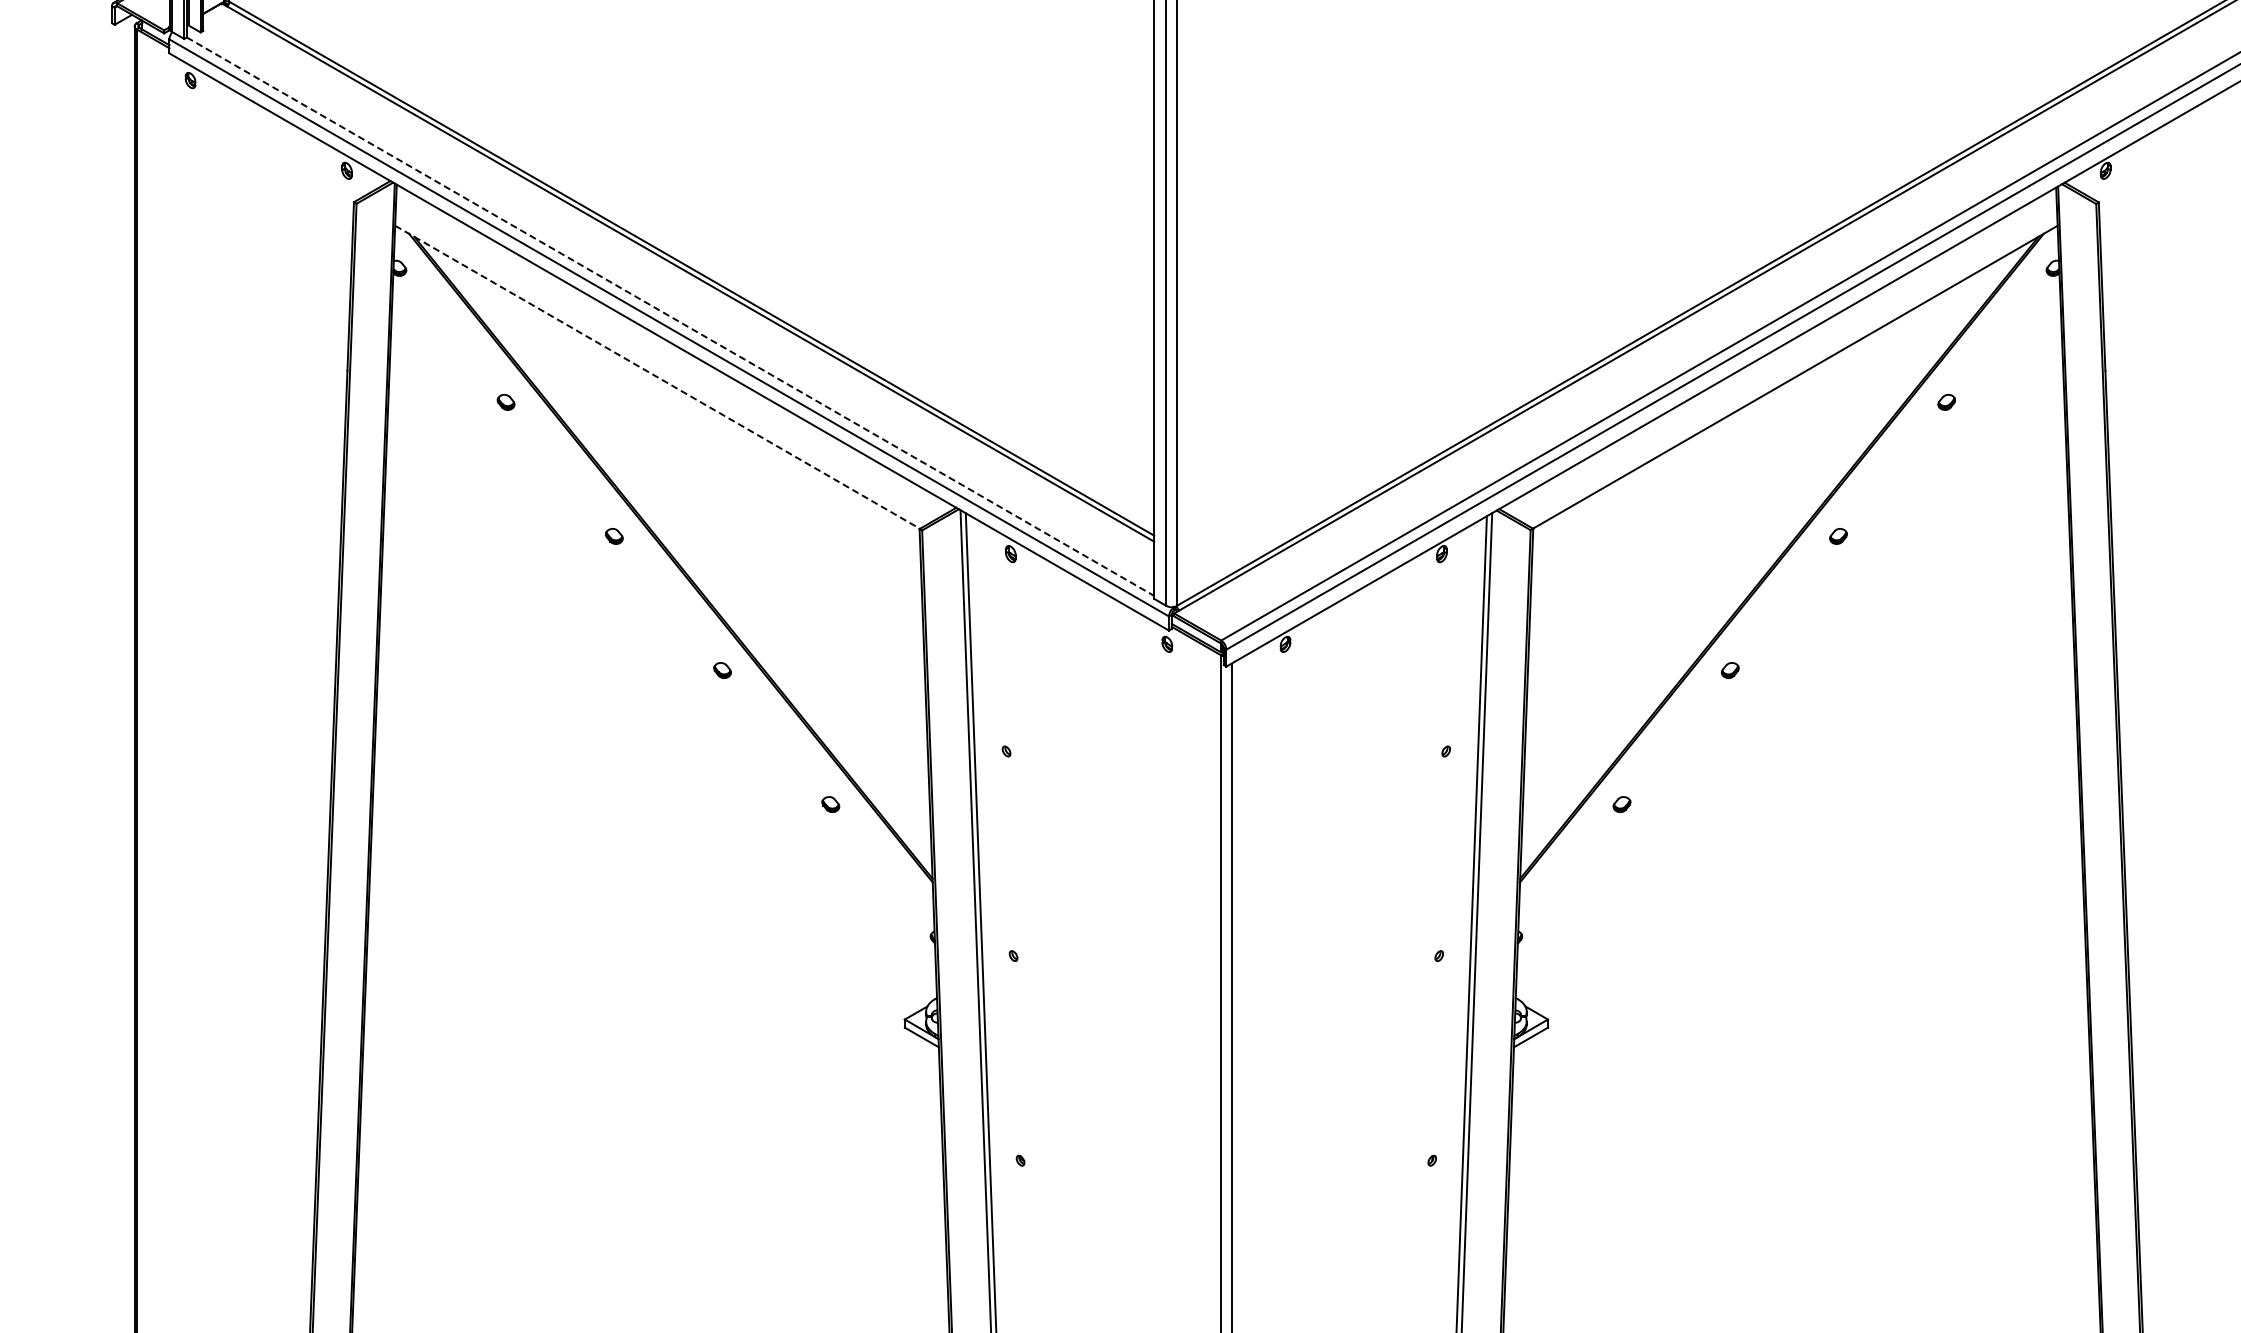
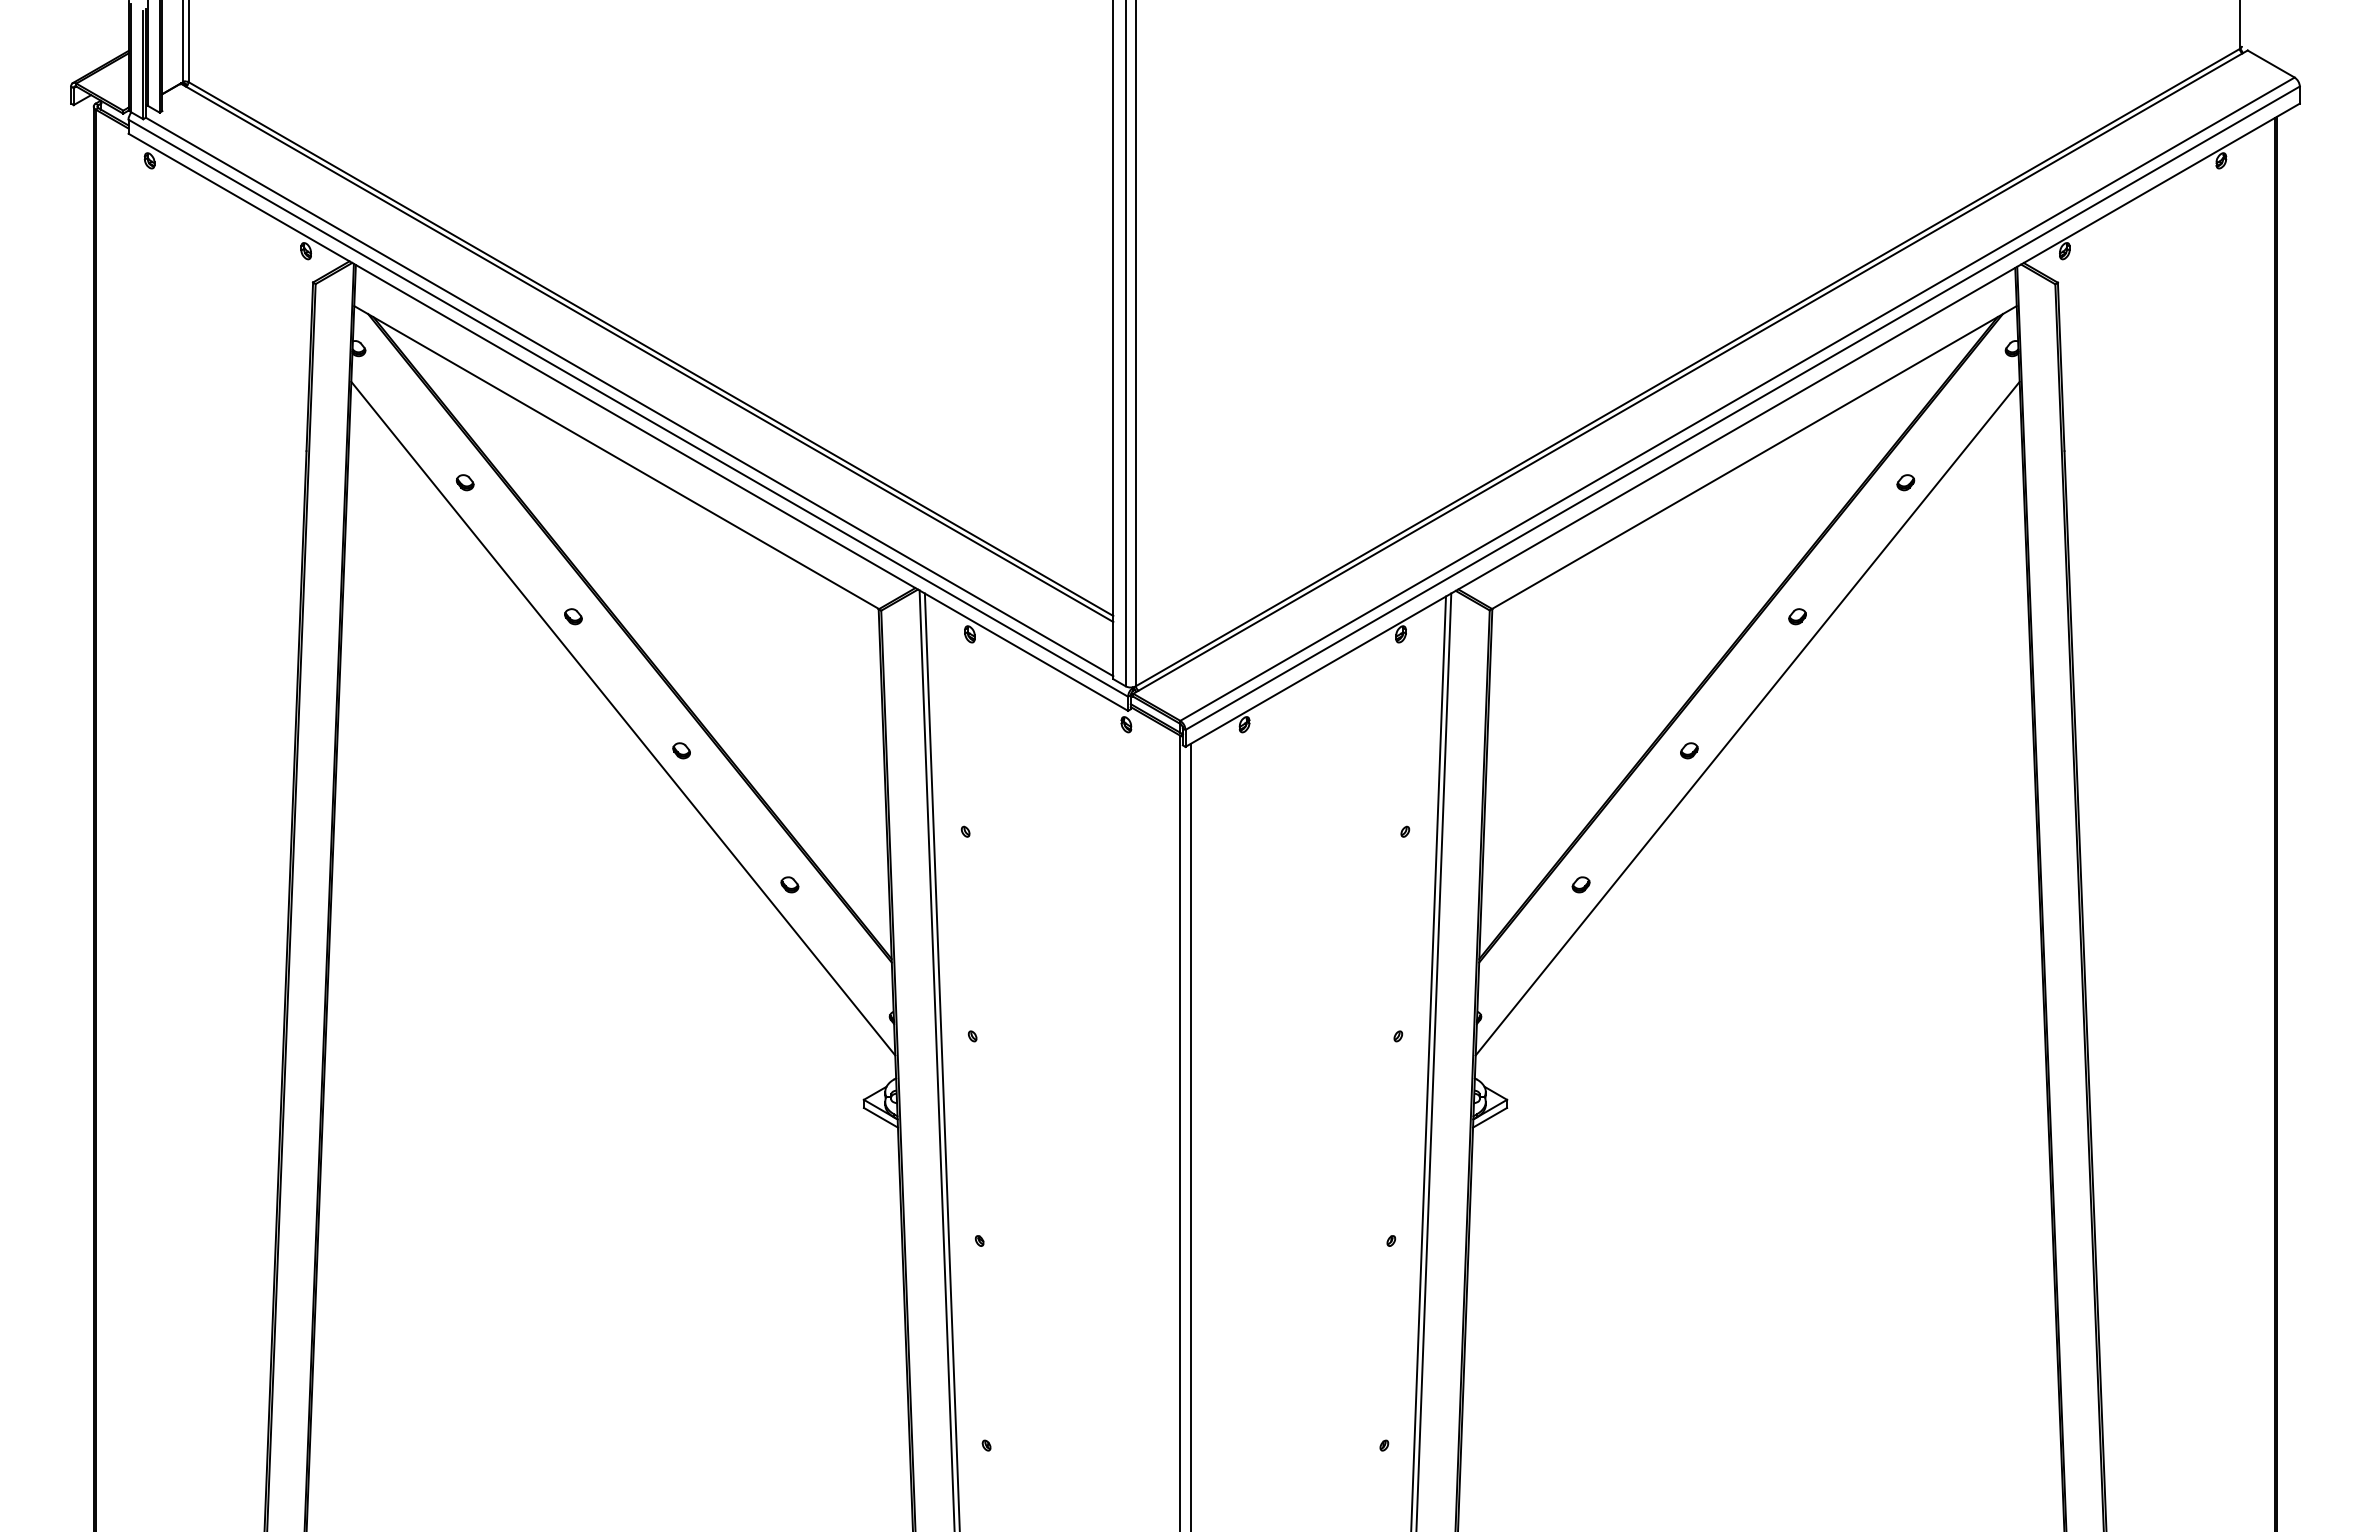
line: (670, 316) -> (629, 396), dashed -> solid
line: (658, 377) -> (617, 457), dashed -> solid
line: (664, 638) -> (623, 718), added
line: (1788, 638) -> (1747, 718), added

